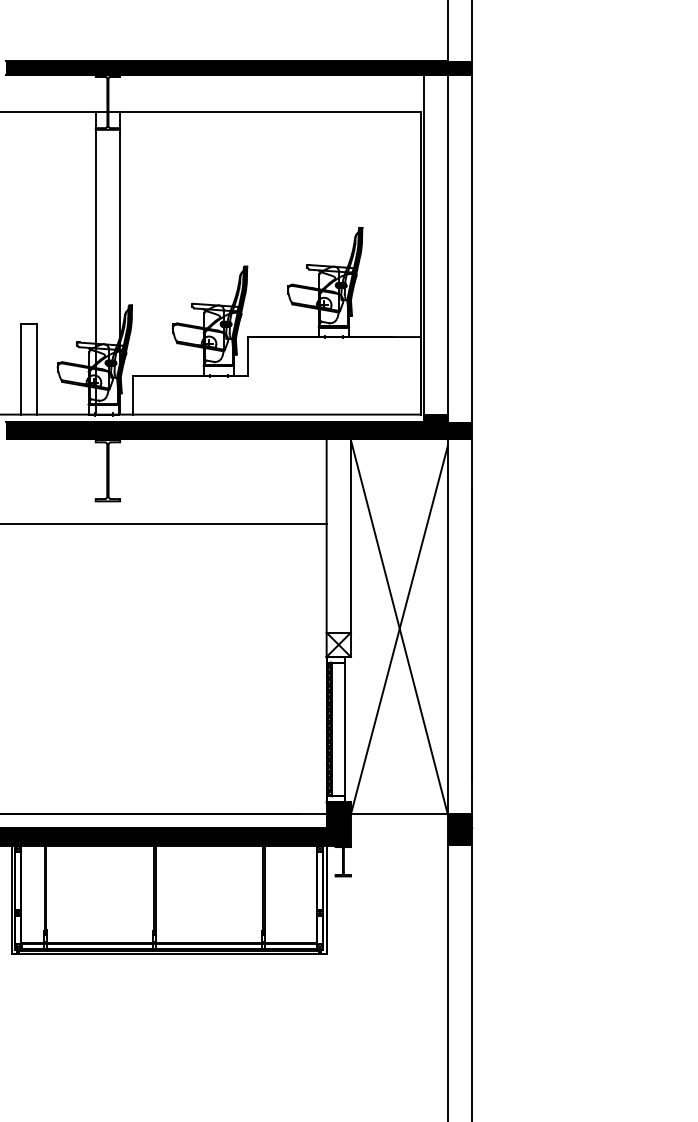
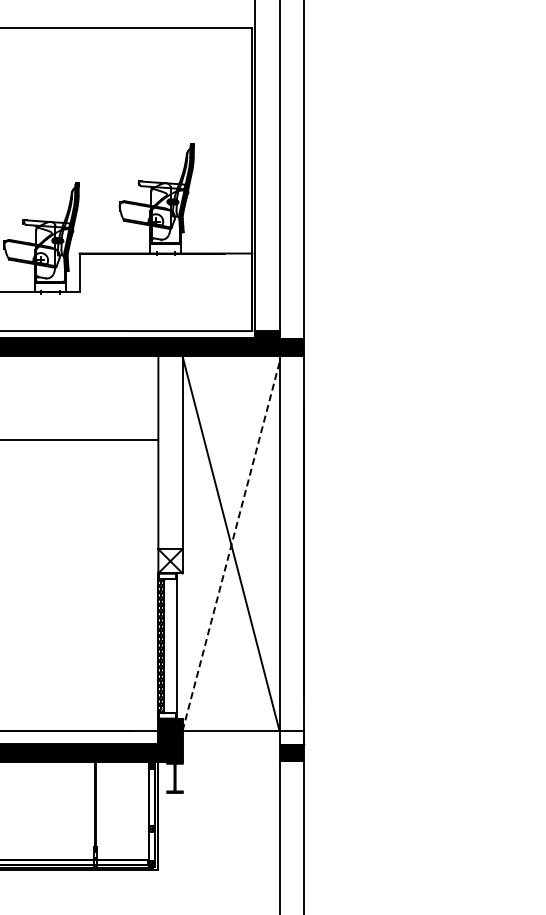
line: (399, 629) -> (231, 545), solid -> dashed
fill: (459, 820) -> (291, 736), removed

